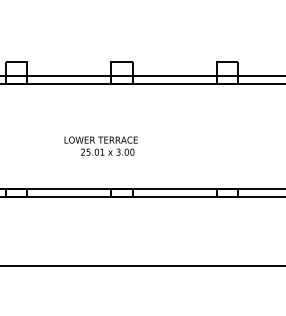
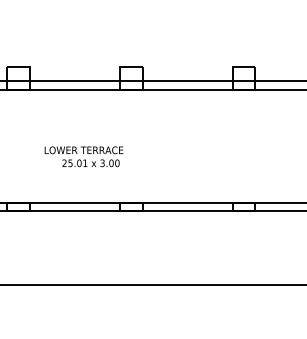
text: (100, 145) -> (83, 156), moved

